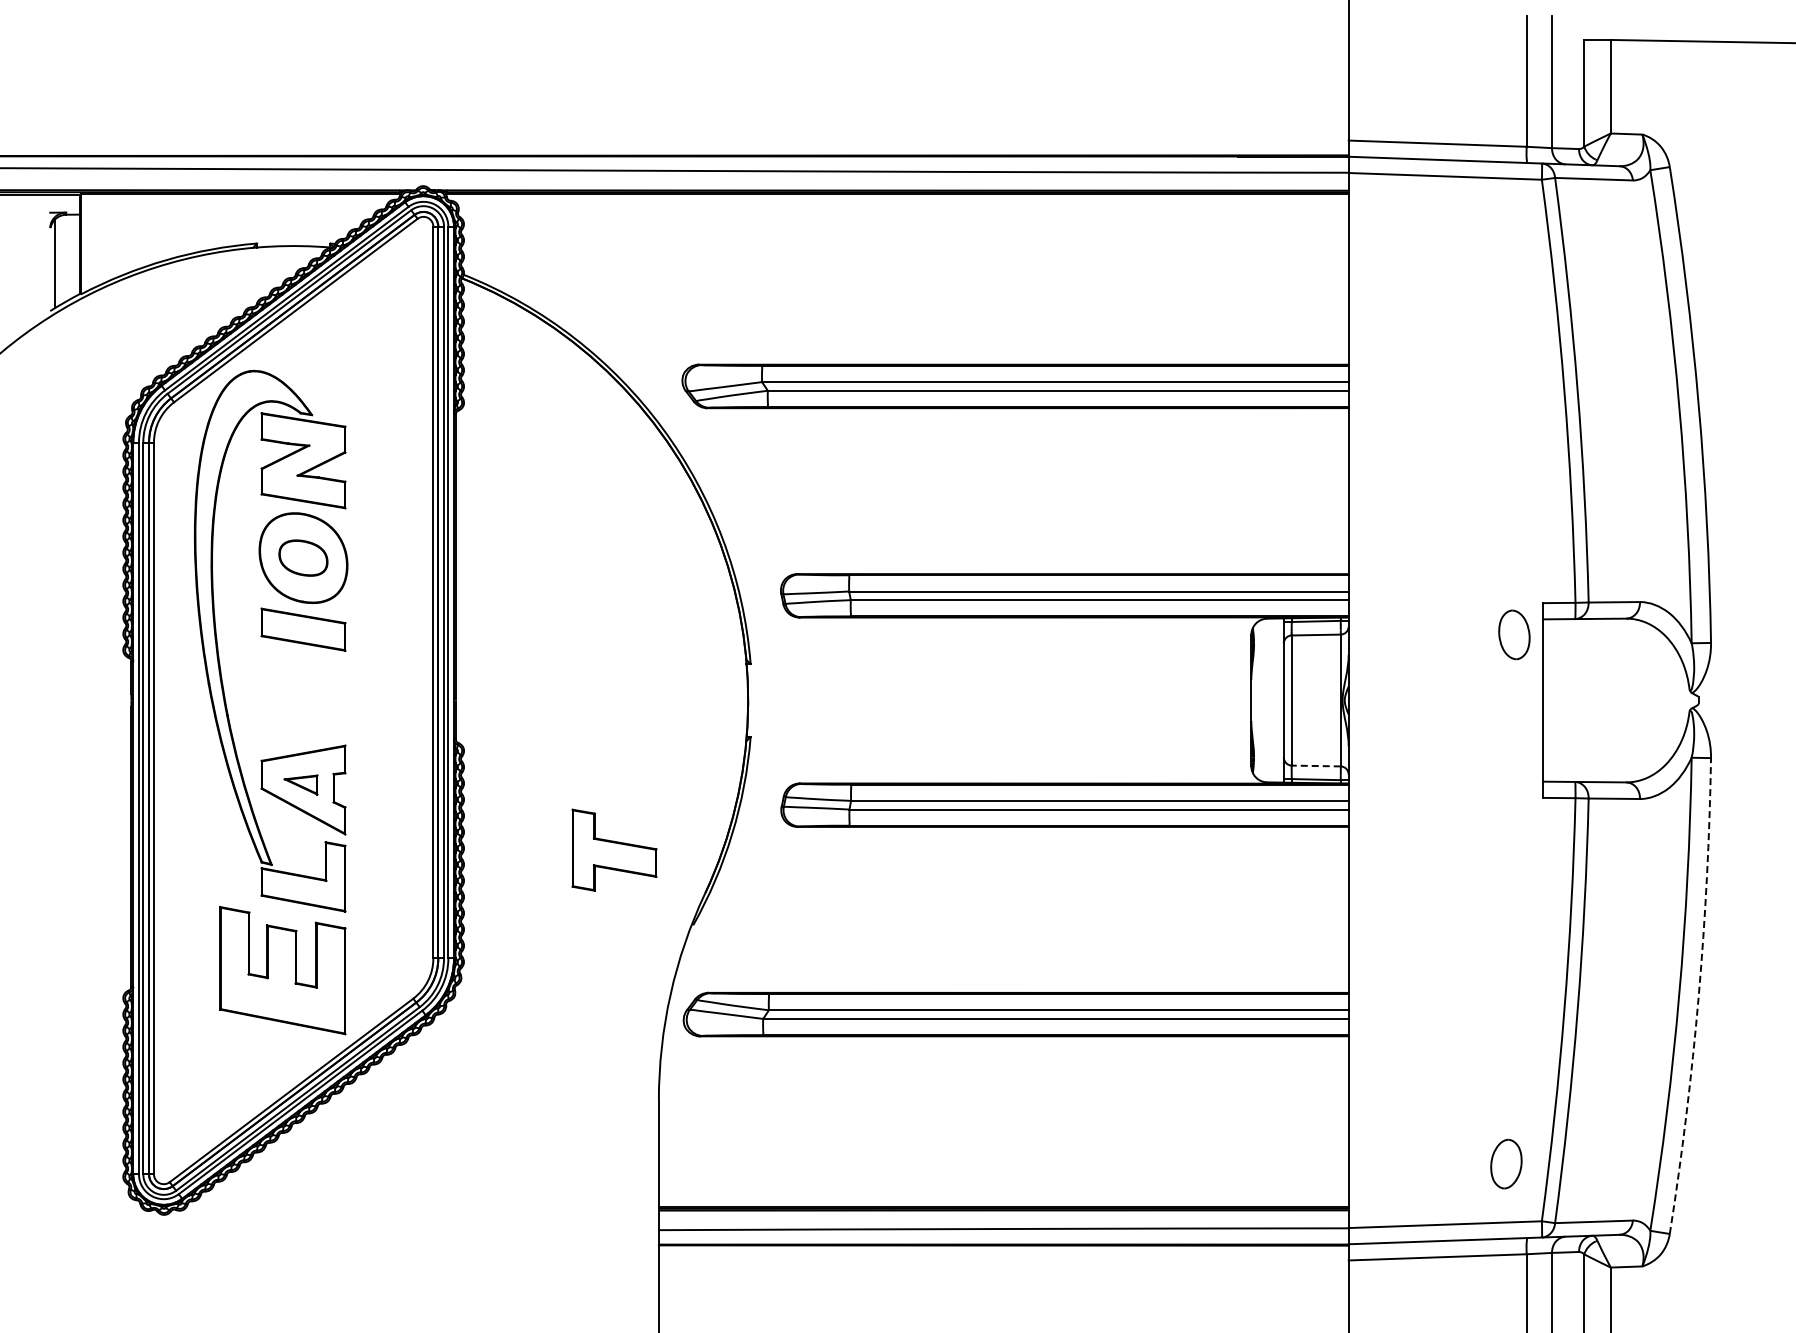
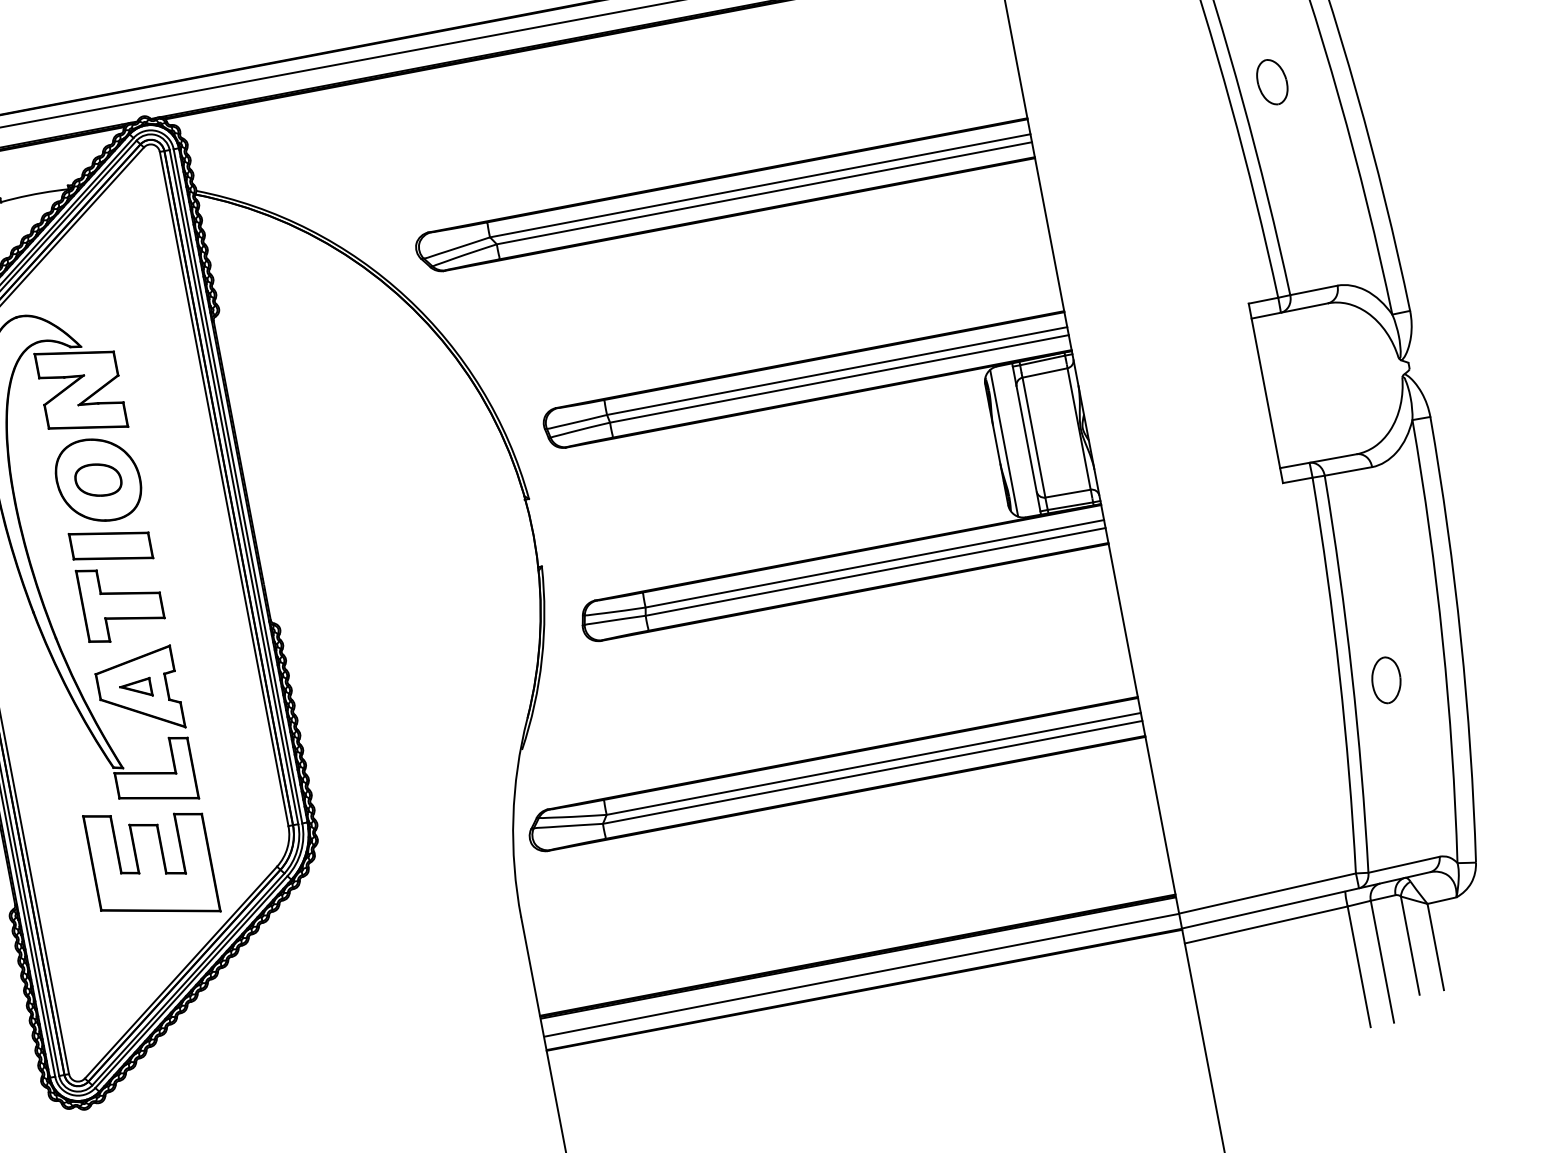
part: (1514, 634) -> (1272, 81), moved
line: (1259, 700) -> (1004, 443), added
line: (1315, 766) -> (1067, 494), dashed -> solid
part: (614, 849) -> (121, 600), moved
arc: (1698, 996) -> (1460, 638), dashed -> solid
part: (1506, 1163) -> (1386, 679), moved

